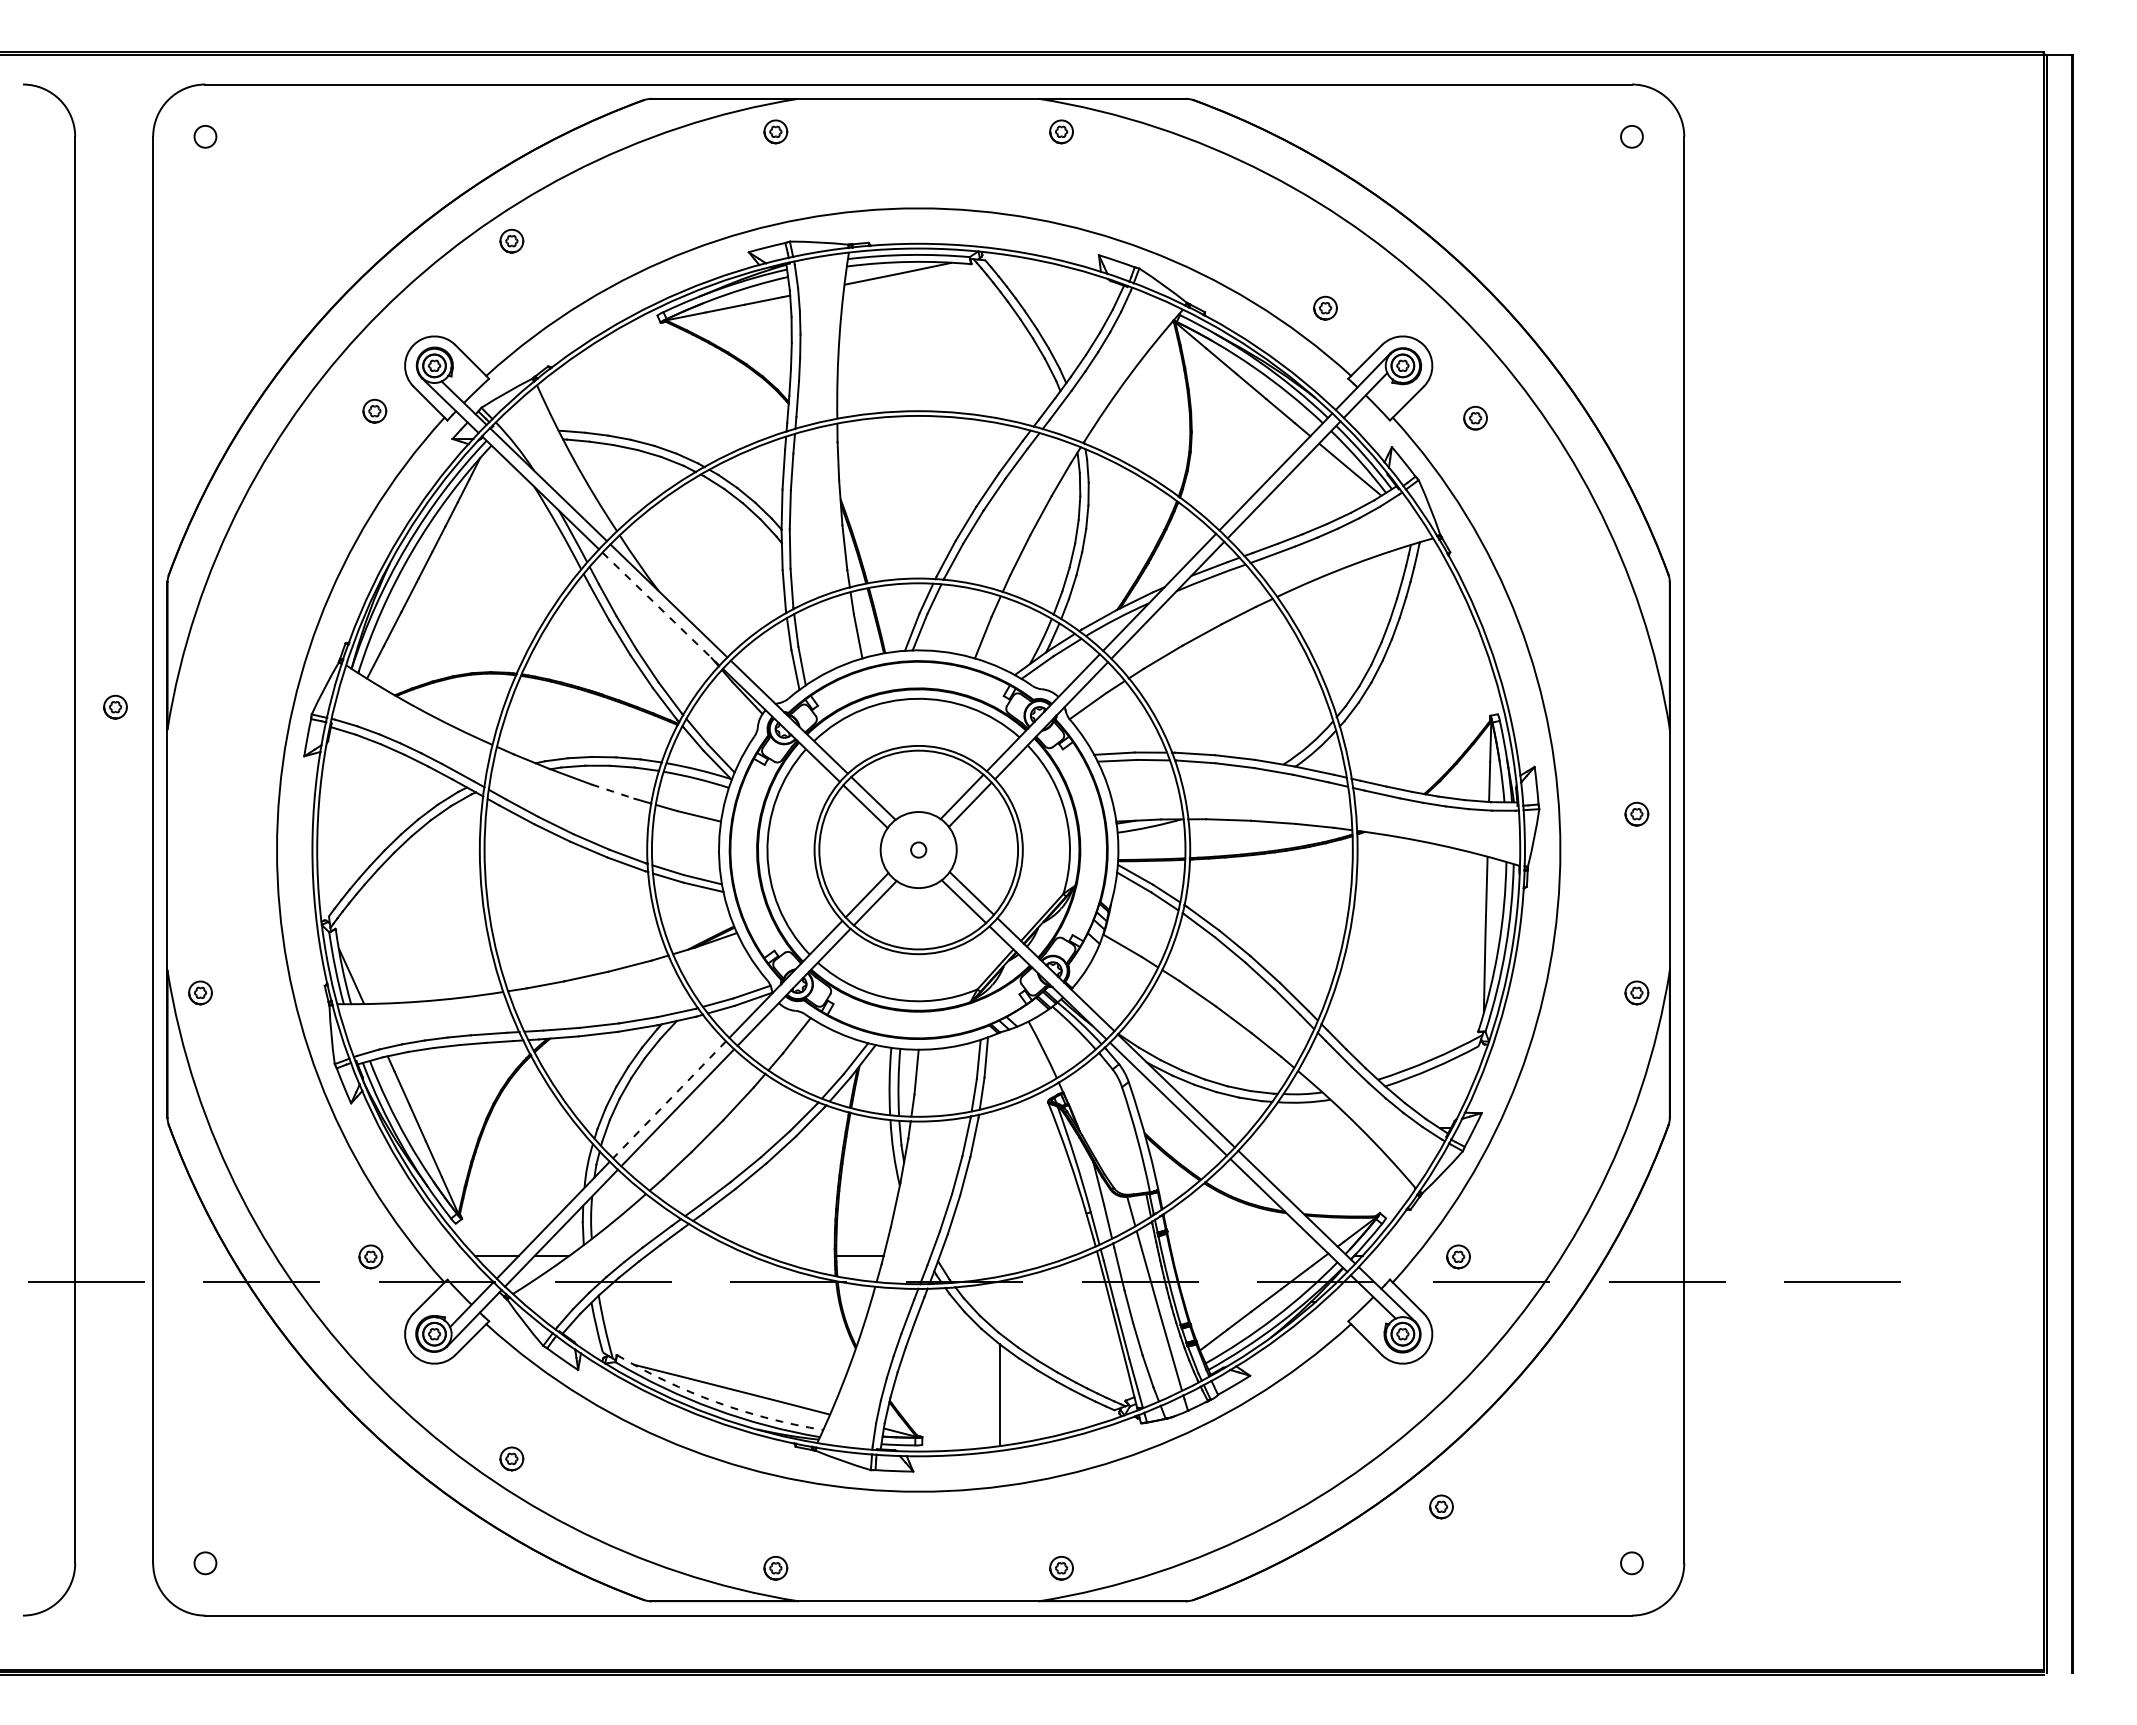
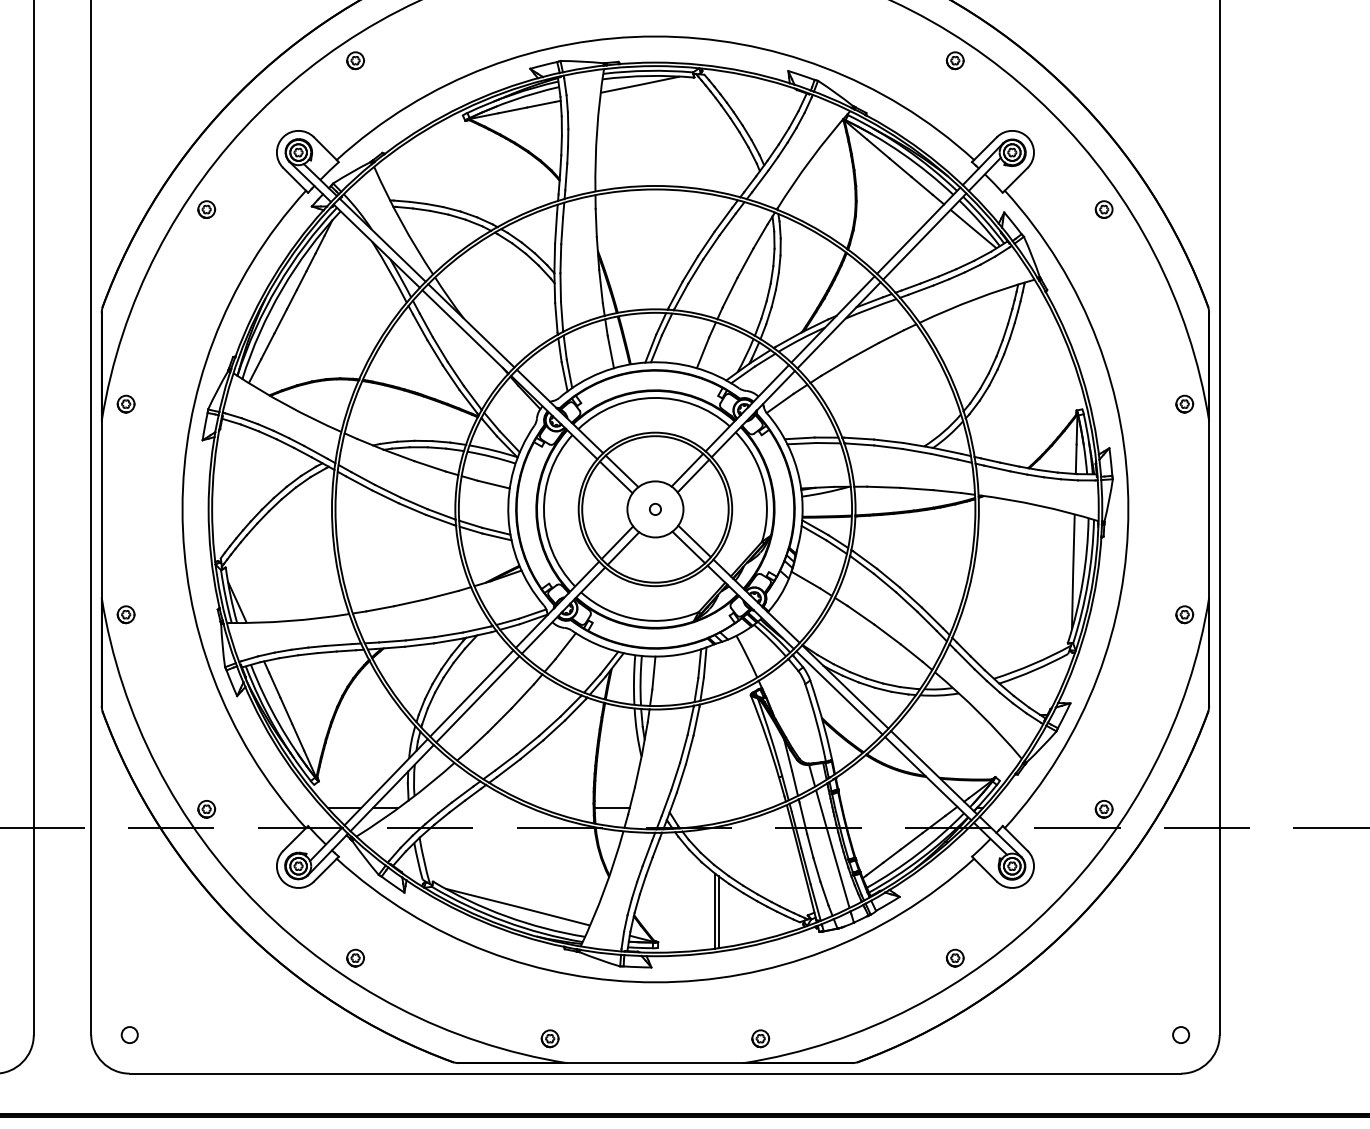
part: (1325, 307) -> (955, 60), moved
part: (374, 411) -> (206, 209), moved
part: (1475, 417) -> (1104, 209), moved
line: (661, 609) -> (465, 332), dashed -> solid
part: (115, 706) -> (126, 403), moved
line: (612, 791) -> (429, 466), dashed -> solid
part: (1636, 813) -> (1184, 403), moved
line: (669, 1100) -> (471, 694), dashed -> solid
part: (370, 1256) -> (206, 808), moved
part: (1458, 1256) -> (1104, 808), moved
line: (1004, 1396) -> (718, 912), added
arc: (716, 1402) -> (506, 916), dashed -> solid
part: (1441, 1506) -> (955, 957), moved

